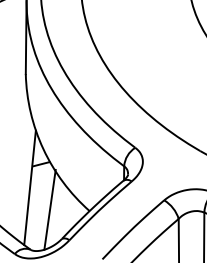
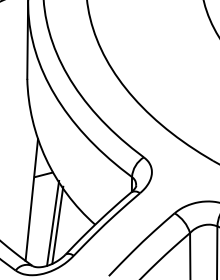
line: (54, 210) -> (57, 224), added

